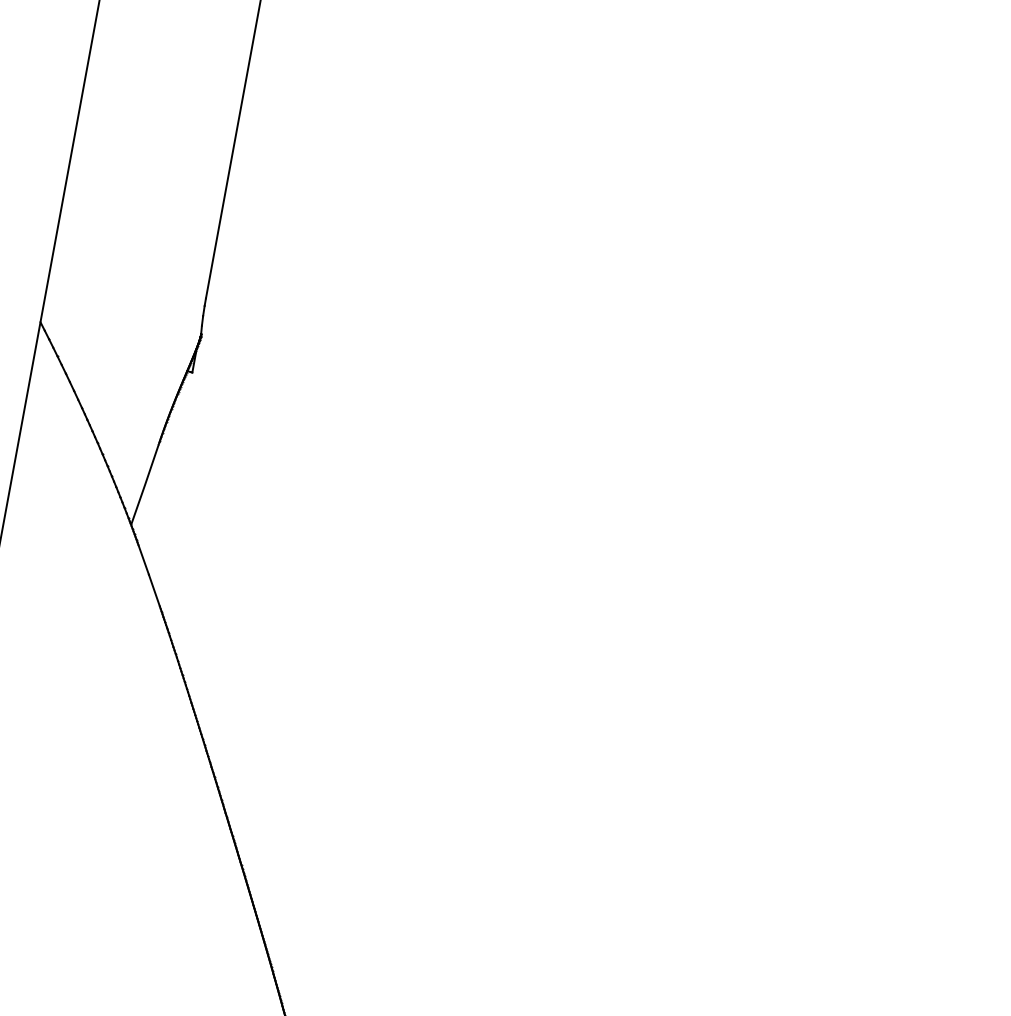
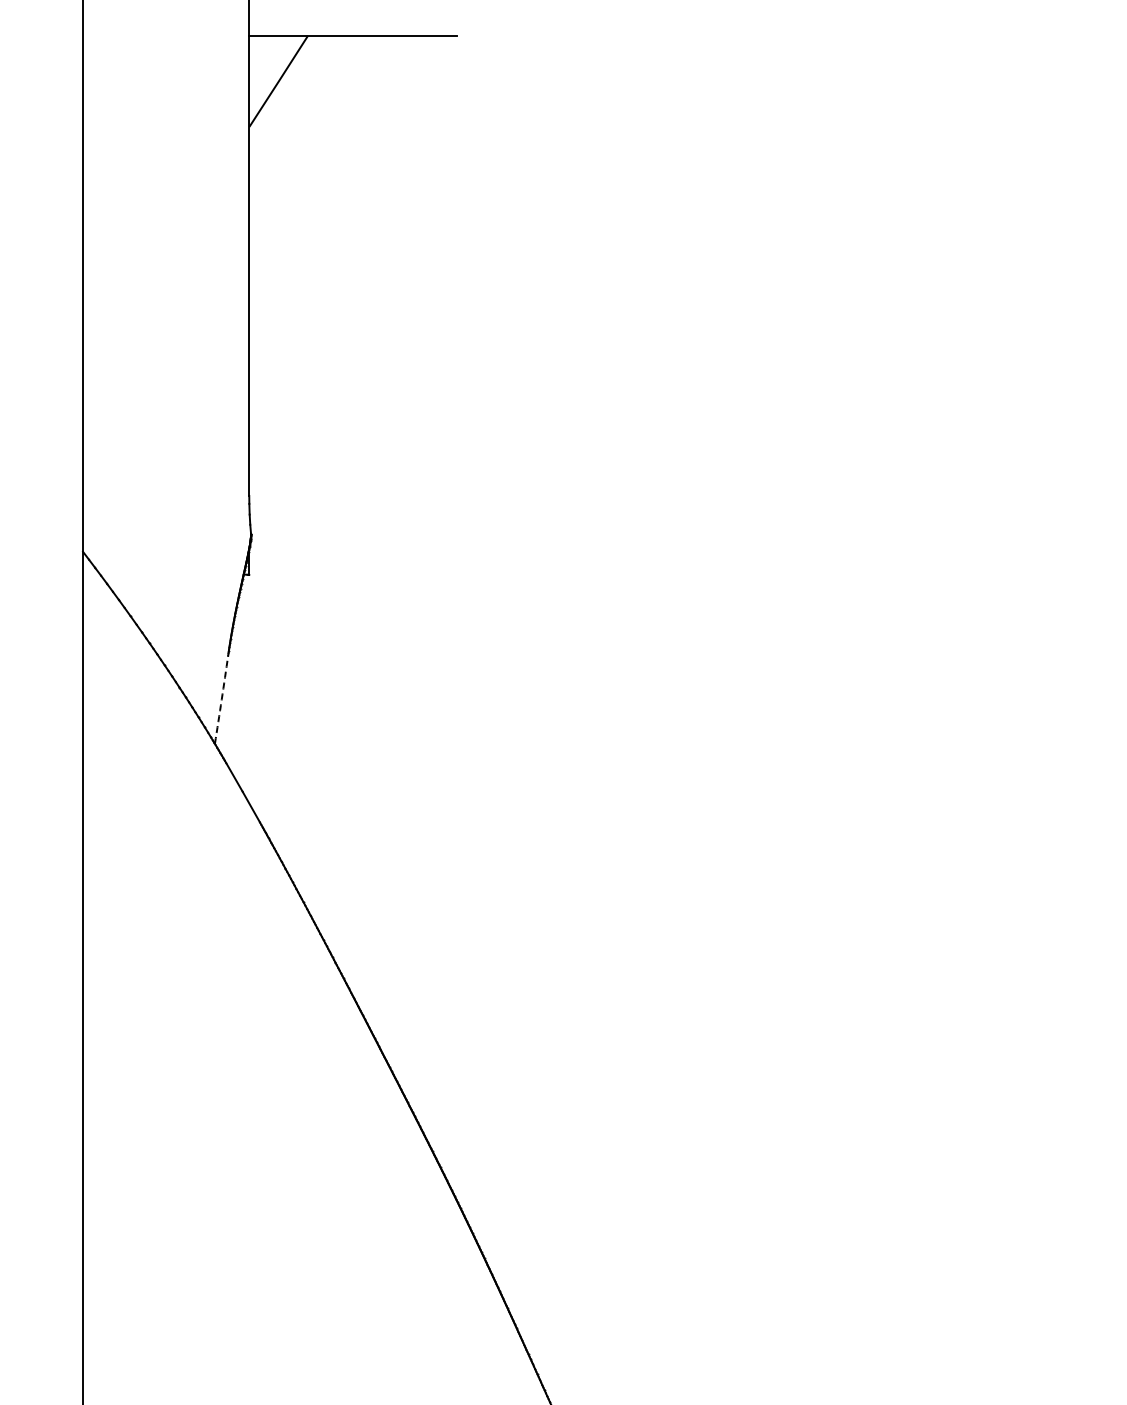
arc: (144, 484) -> (221, 699), solid -> dashed

